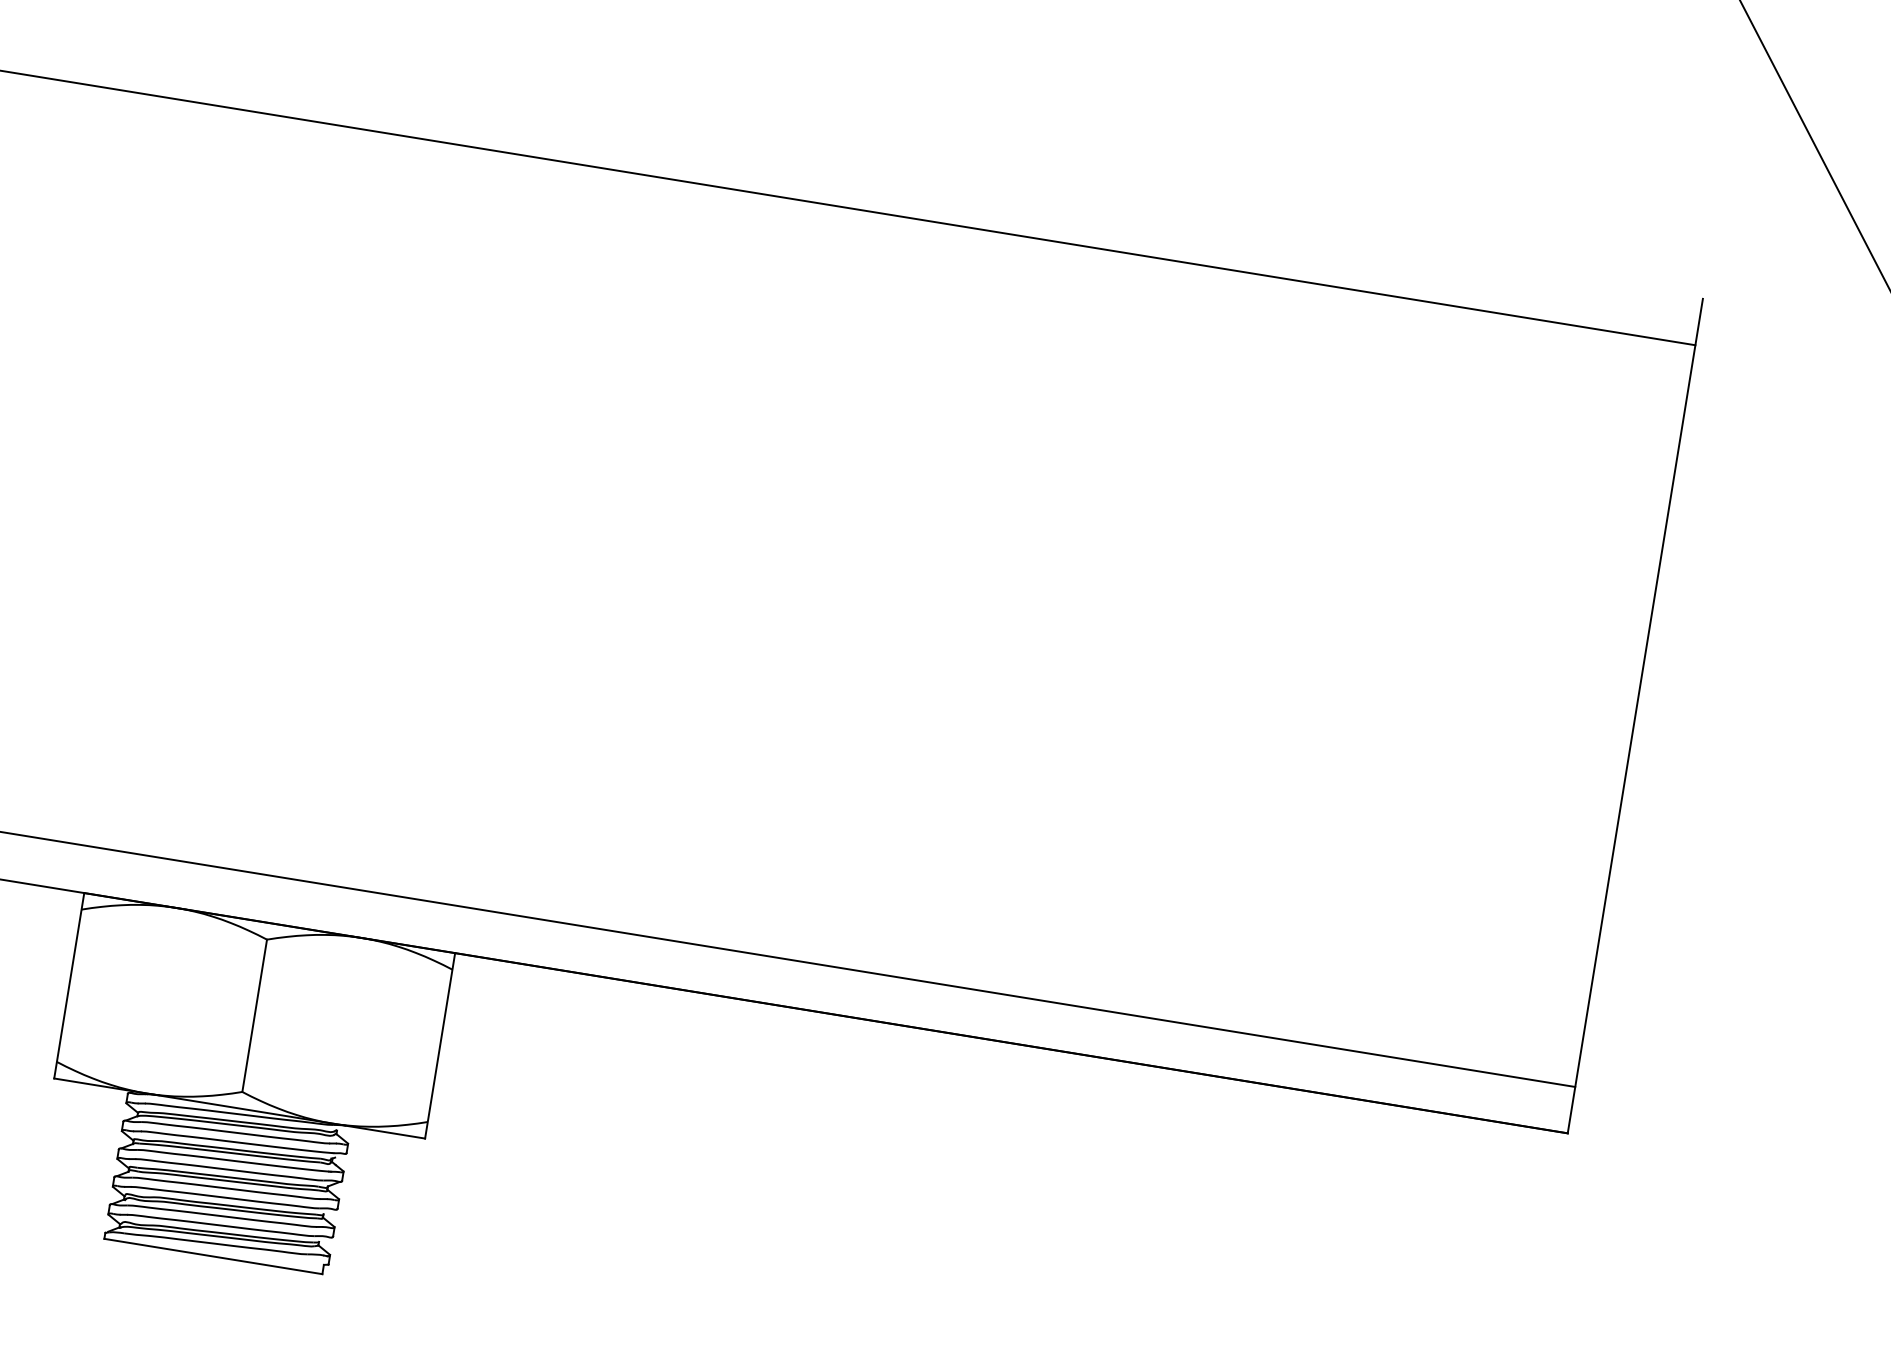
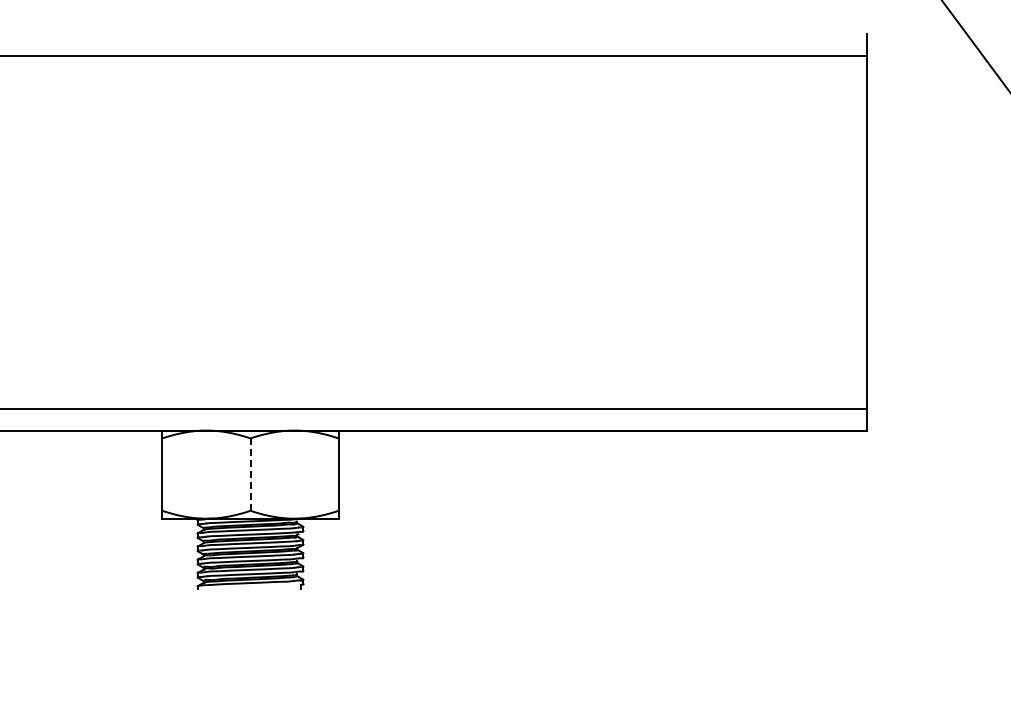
line: (254, 1015) -> (250, 474), solid -> dashed
line: (213, 1257) -> (249, 589), removed

